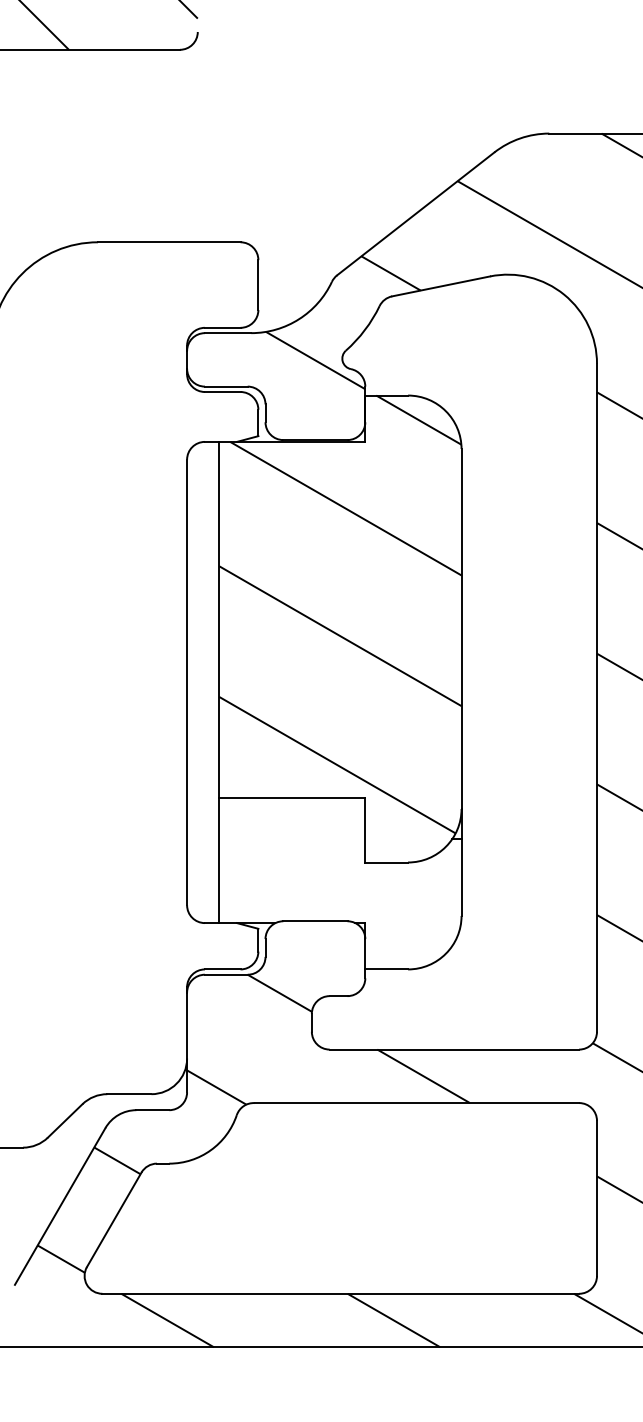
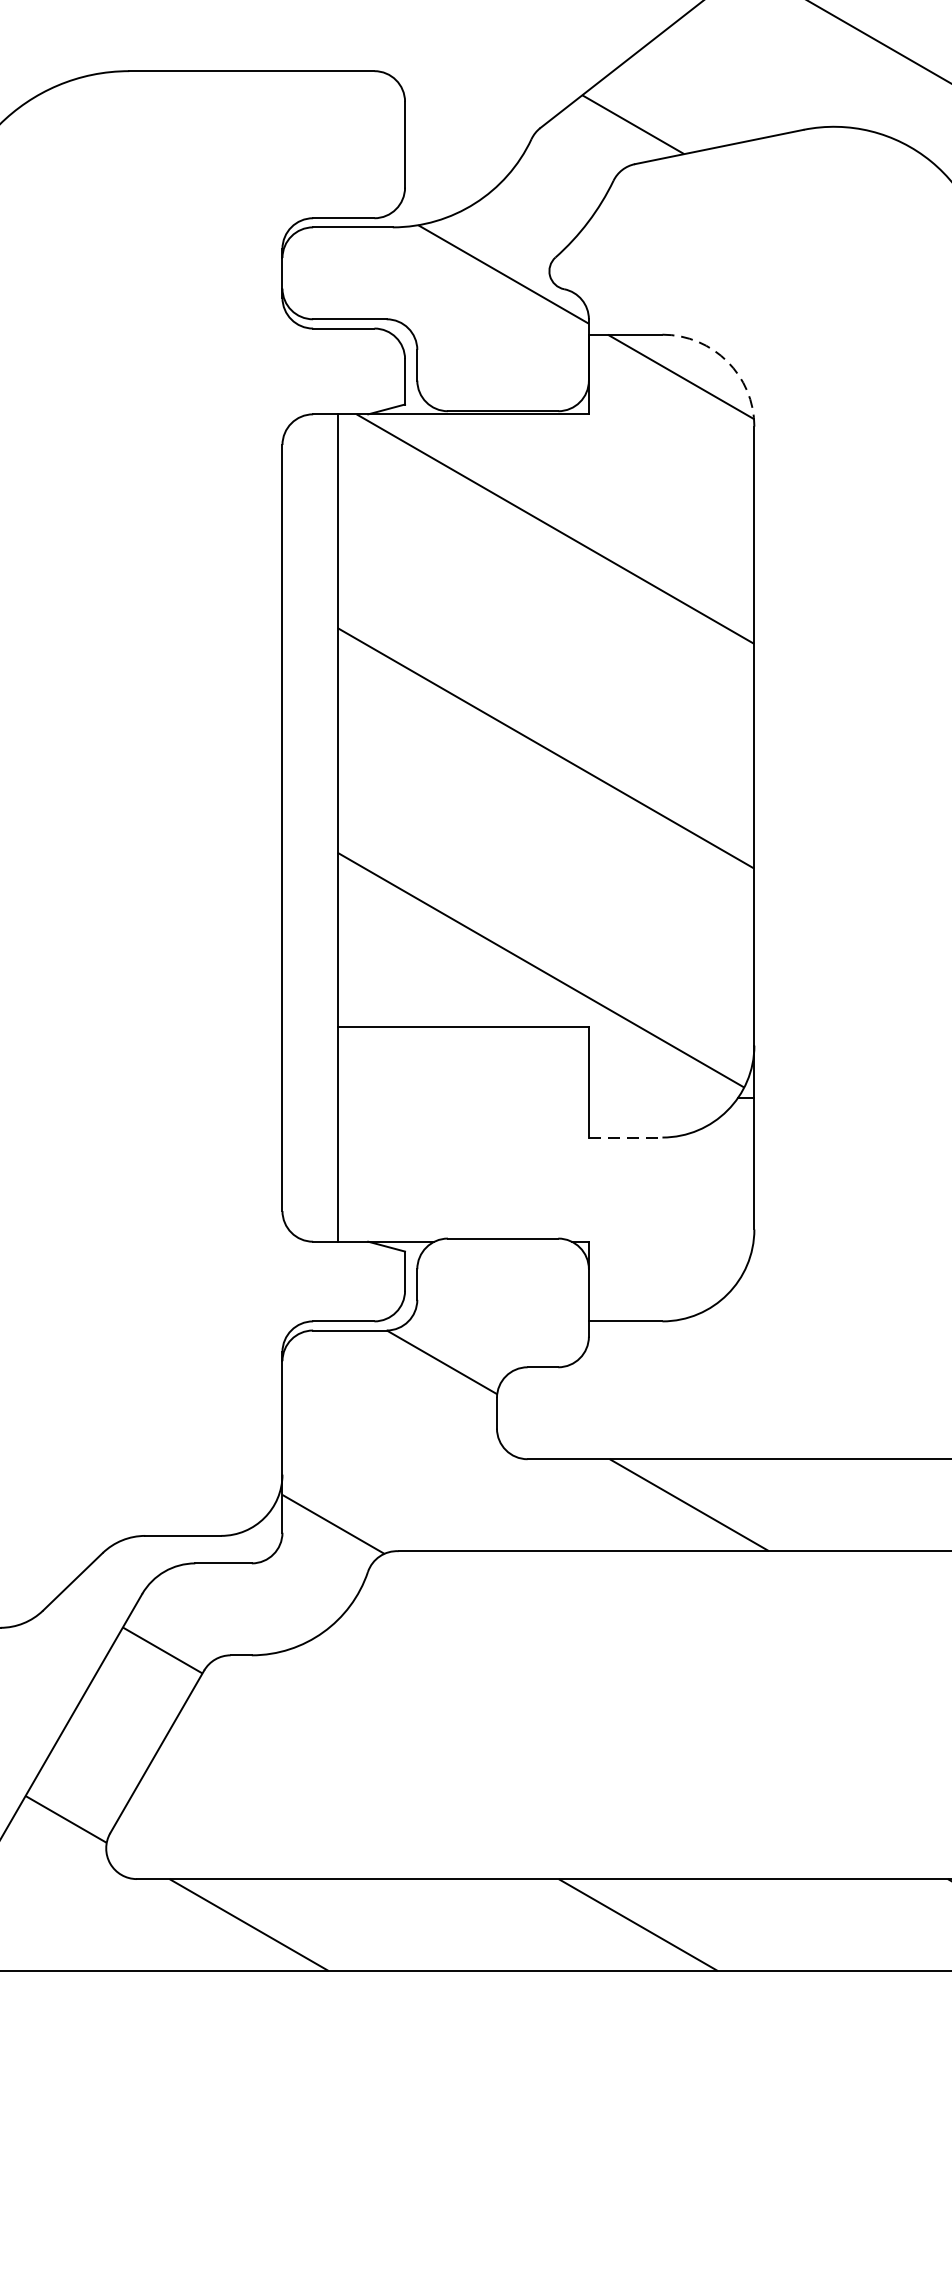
arc: (445, 411) -> (726, 362), solid -> dashed
line: (387, 862) -> (627, 1137), solid -> dashed

